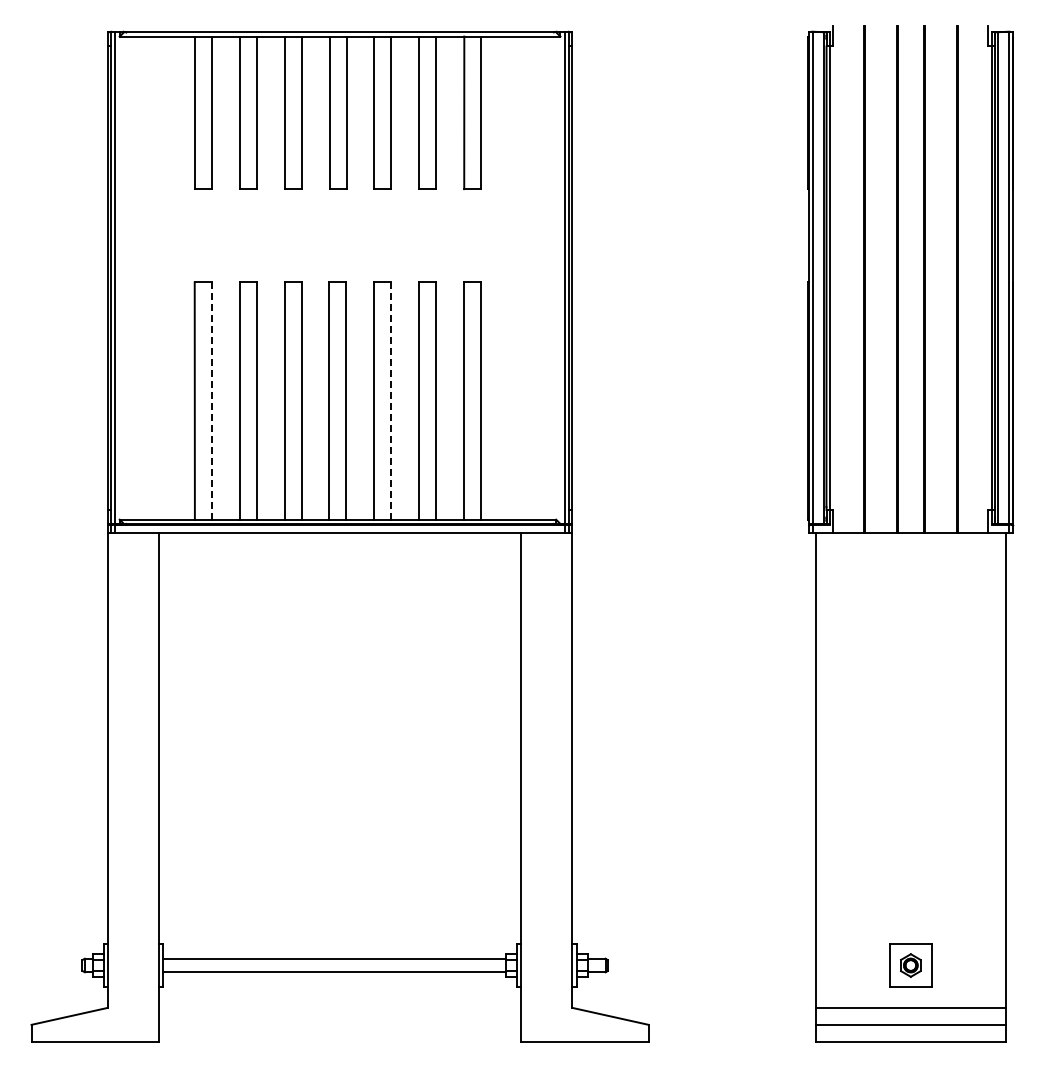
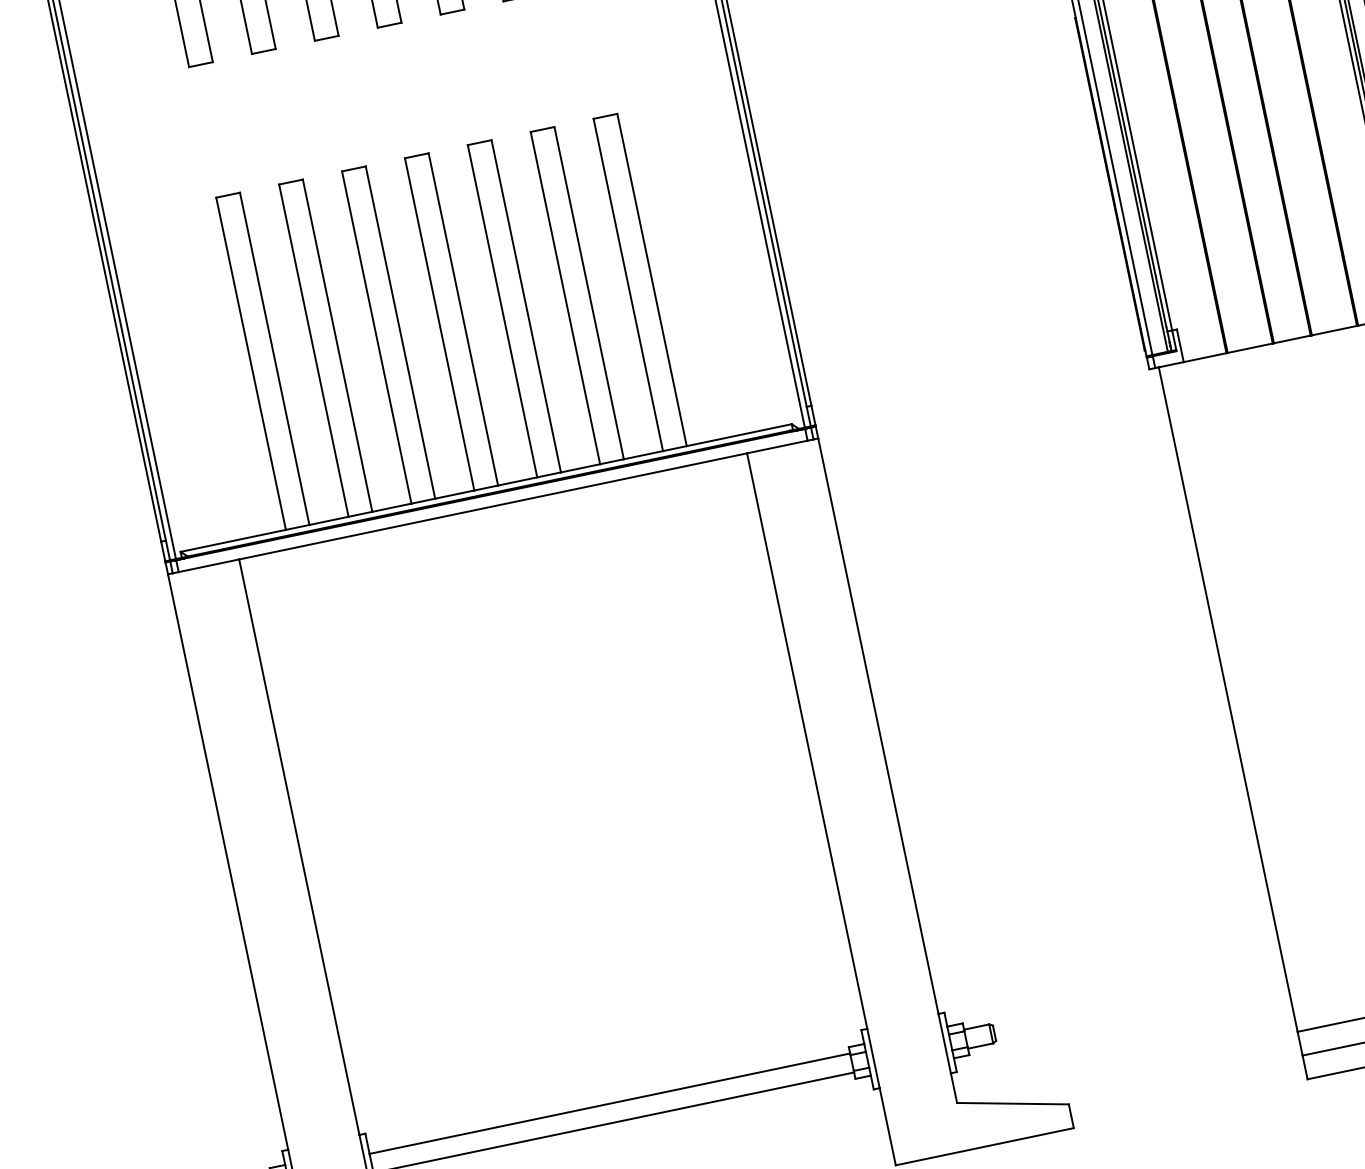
line: (211, 401) -> (274, 359), dashed -> solid
line: (391, 401) -> (526, 306), dashed -> solid

